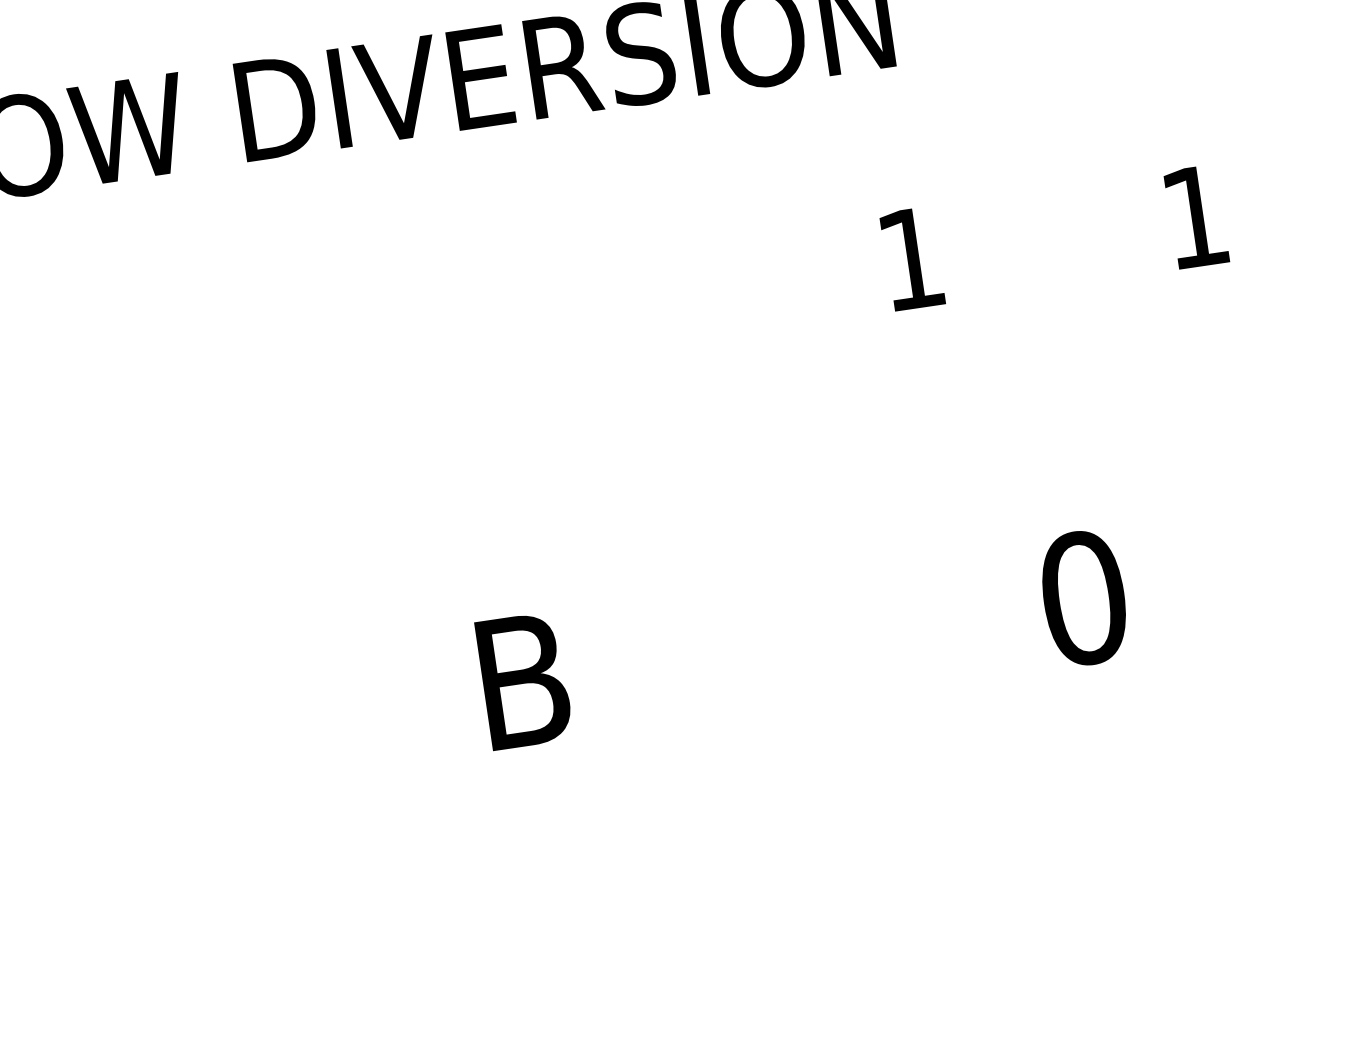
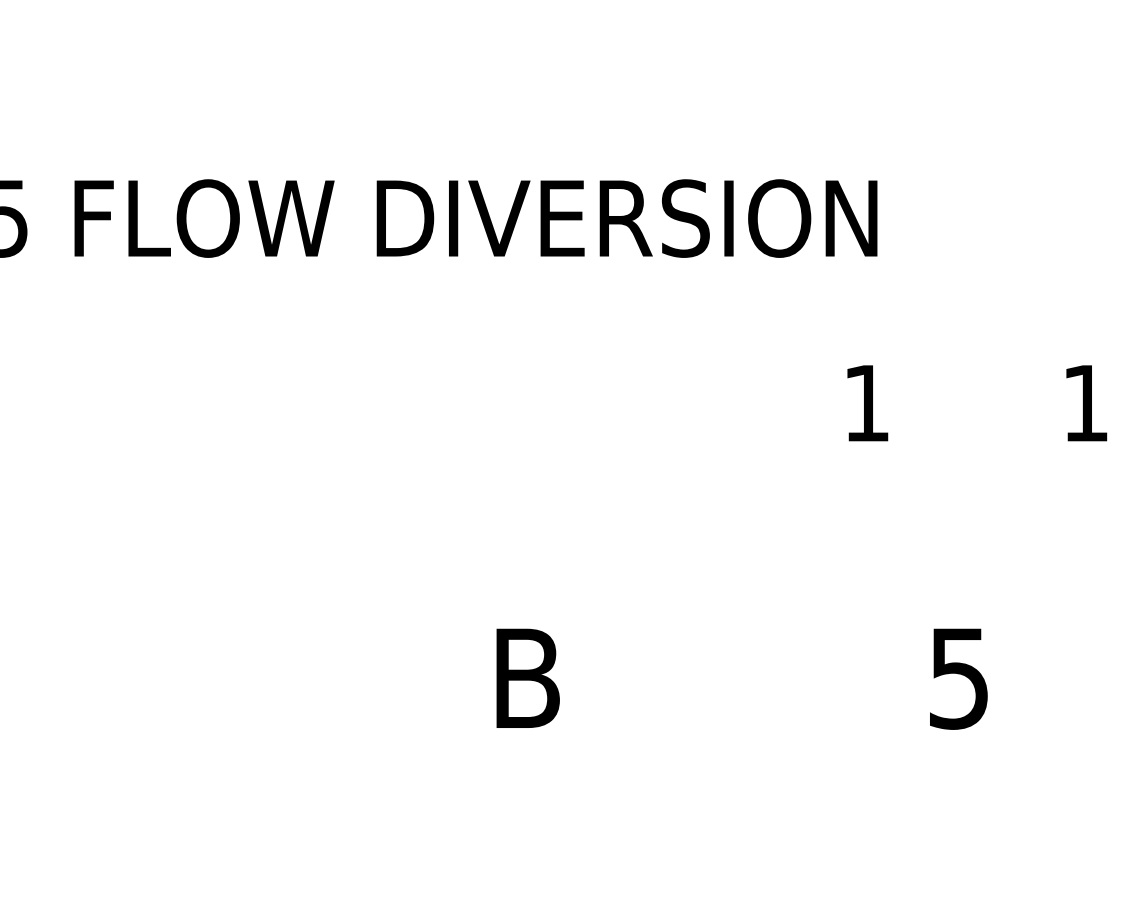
text: (1084, 598) -> (959, 678), 0 -> 5

